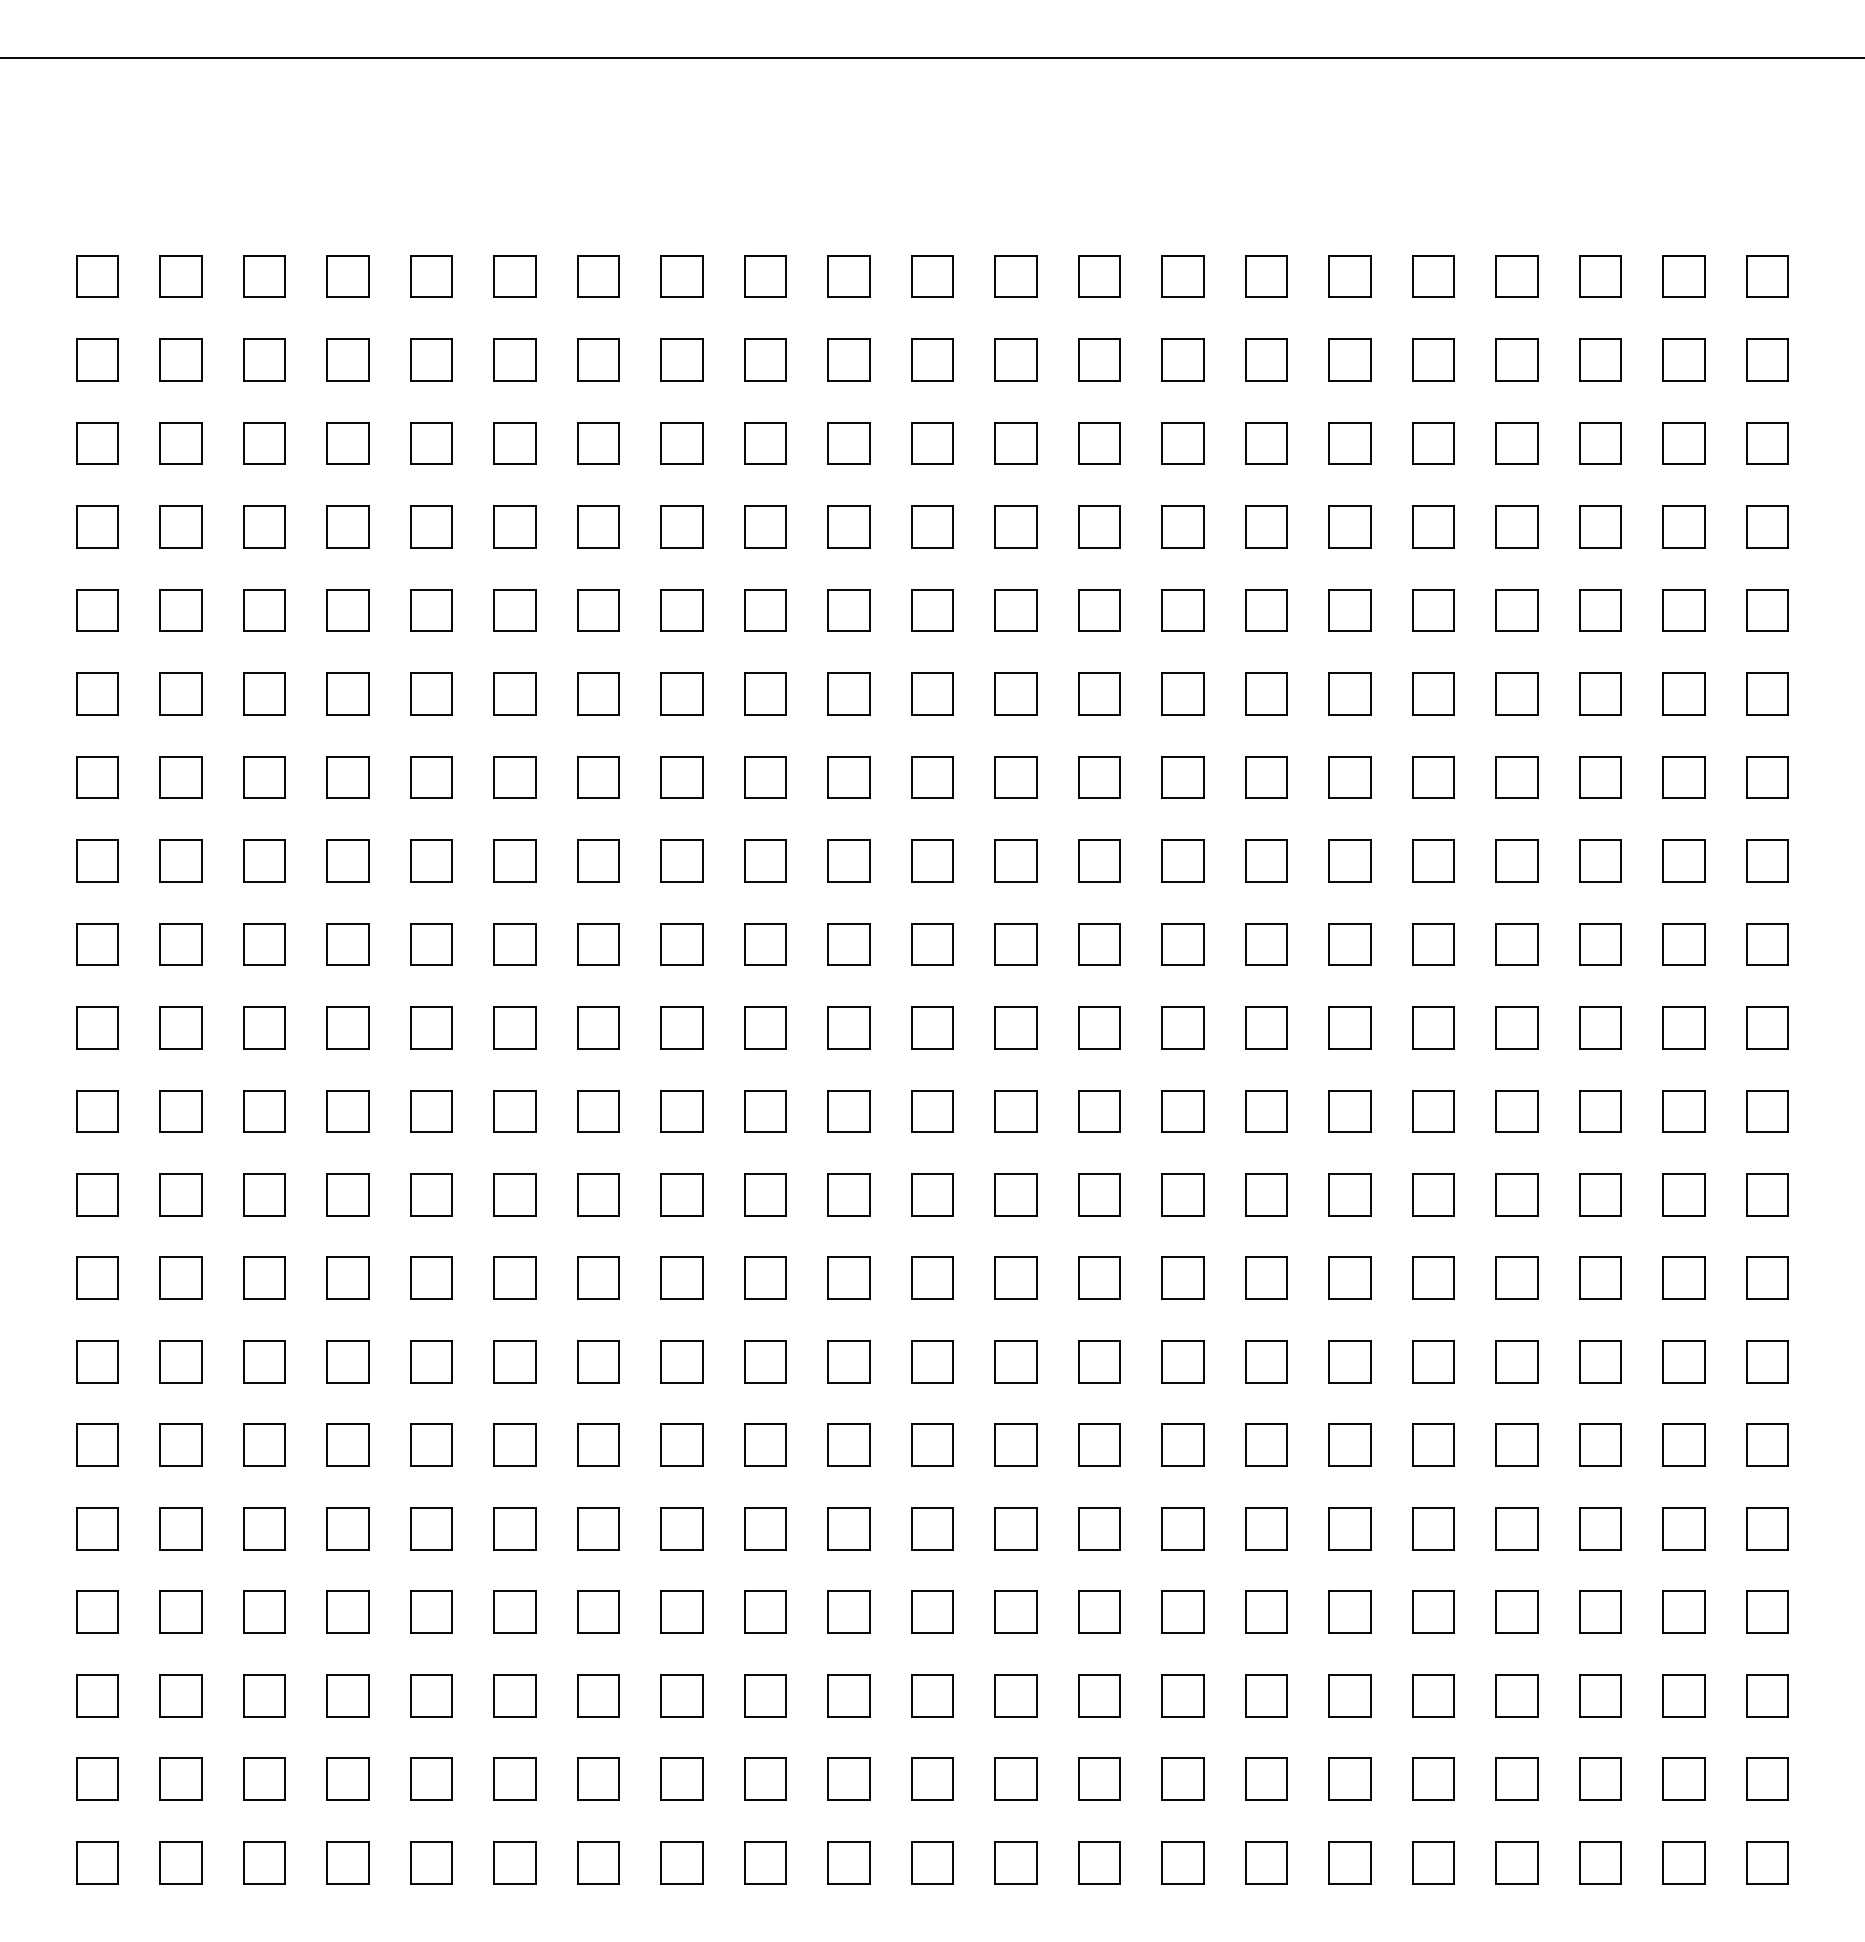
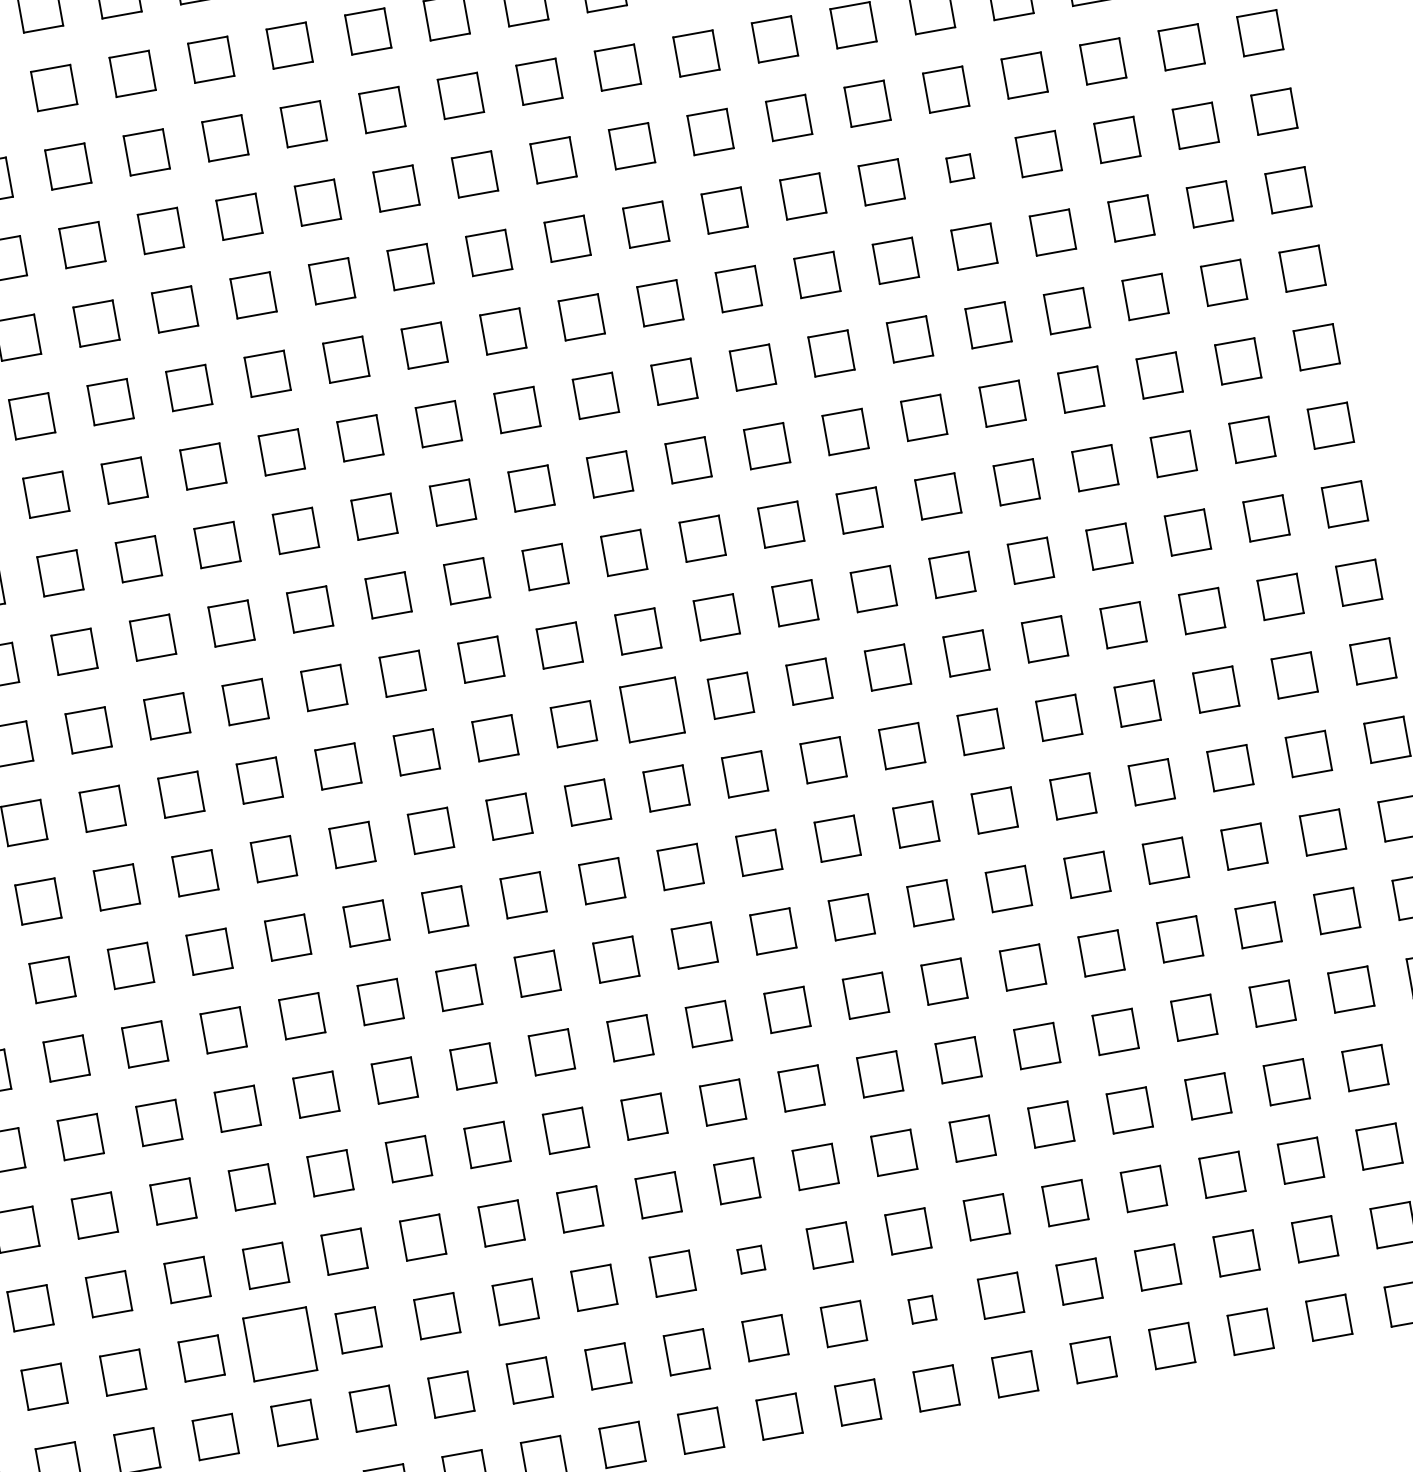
part: (1433, 610) -> (960, 168), size x0.6
part: (1015, 1111) -> (652, 710), size x1.4
part: (514, 1695) -> (279, 1344), size x1.6
part: (1015, 1695) -> (750, 1259), size x0.6
part: (1182, 1778) -> (921, 1309), size x0.6

